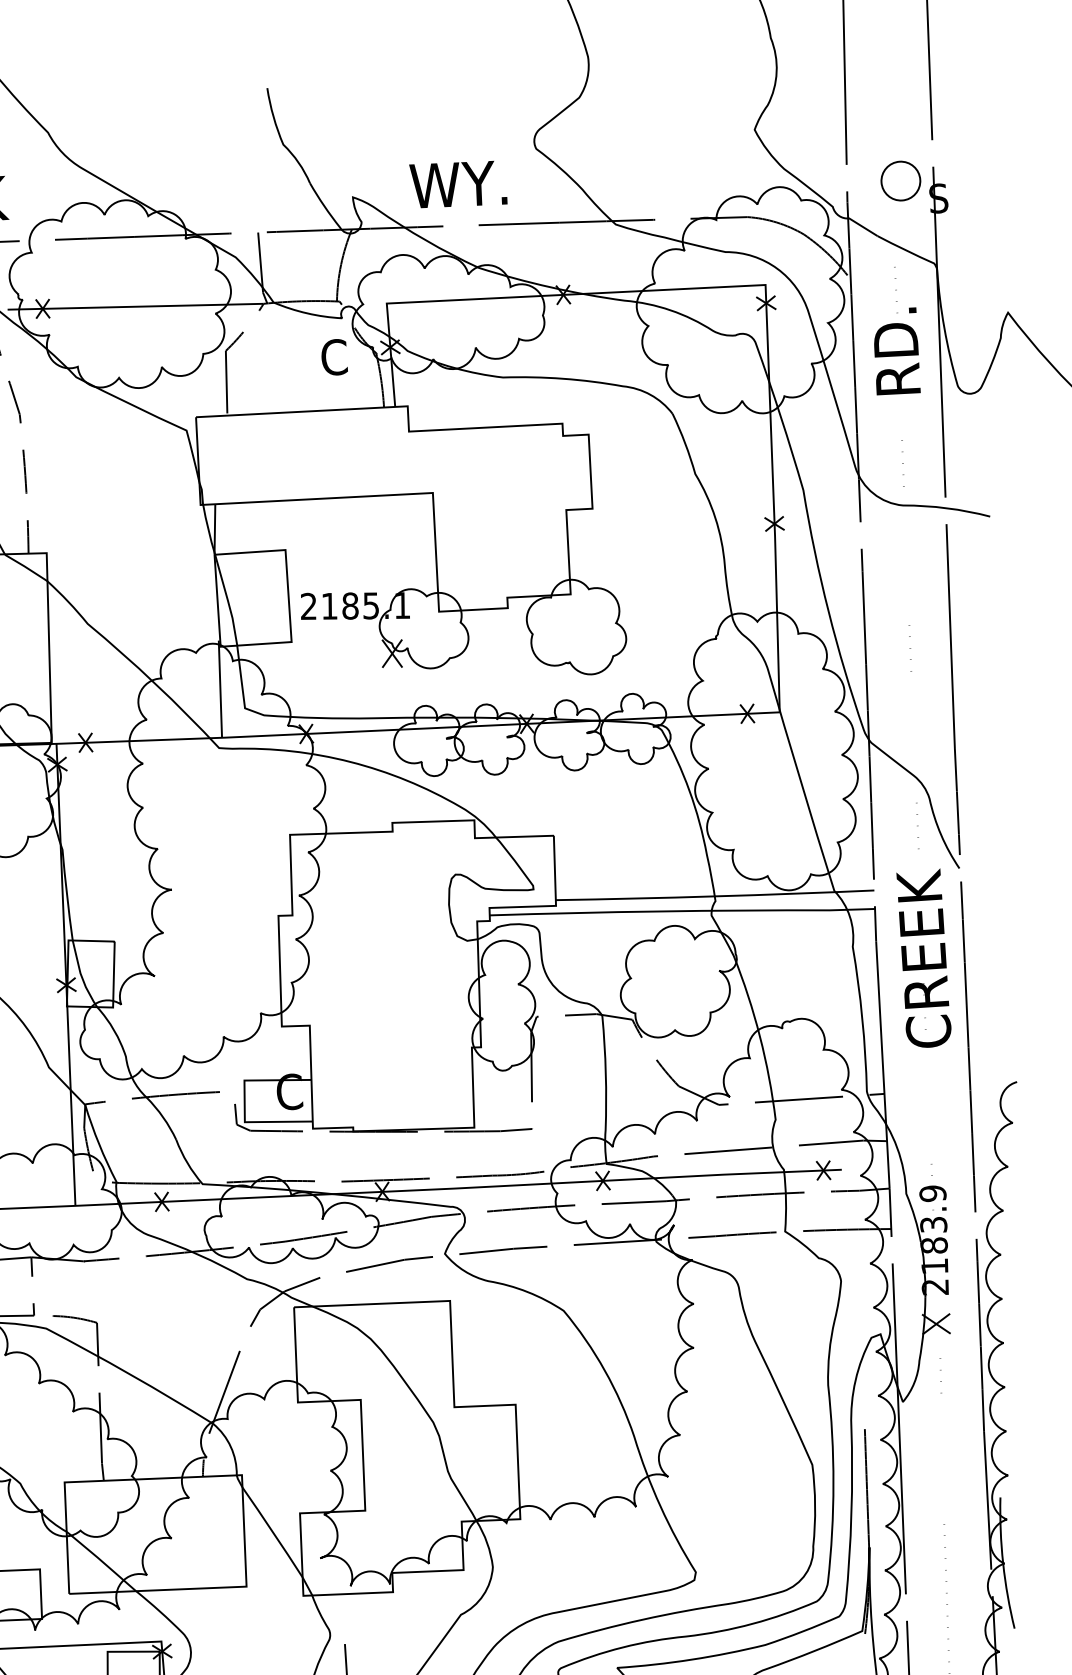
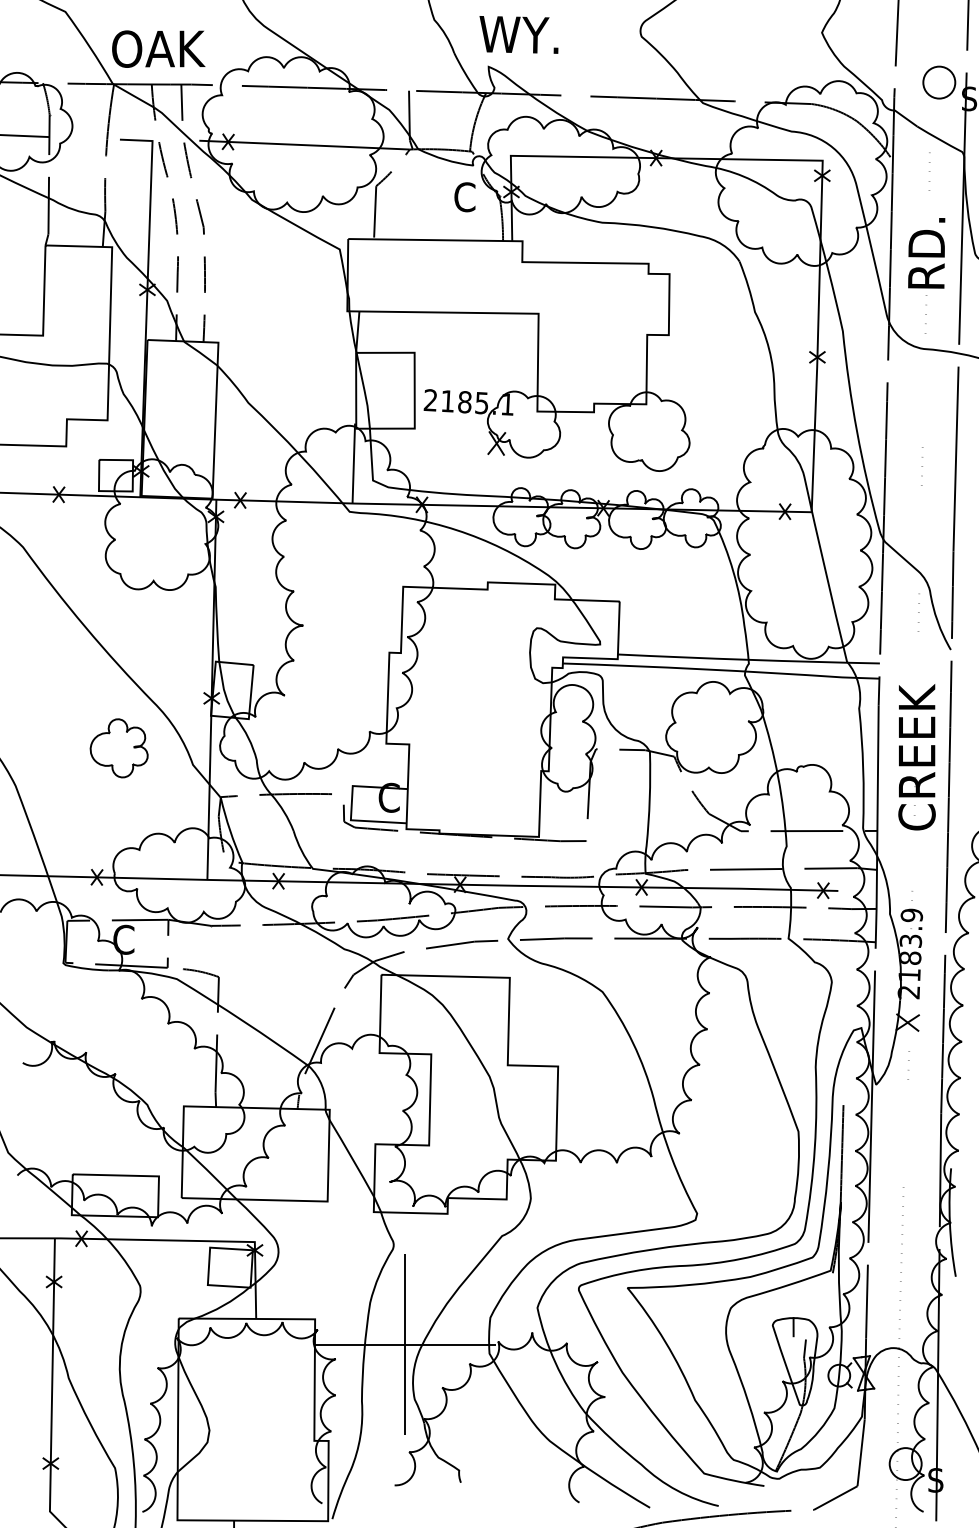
text: (457, 184) -> (518, 34), moved
text: (896, 351) -> (926, 253), moved
part: (923, 959) -> (916, 757), moved

